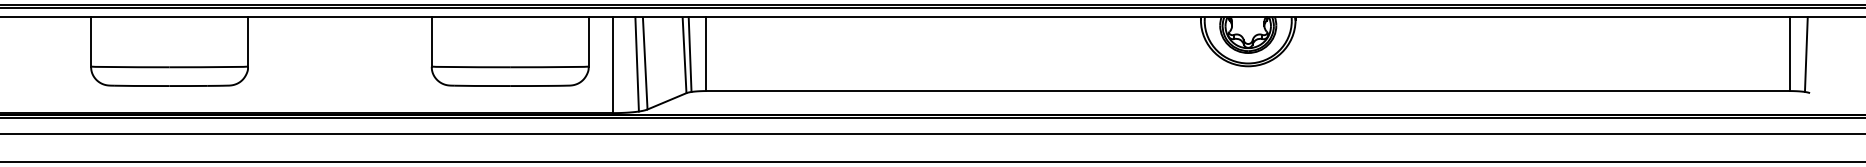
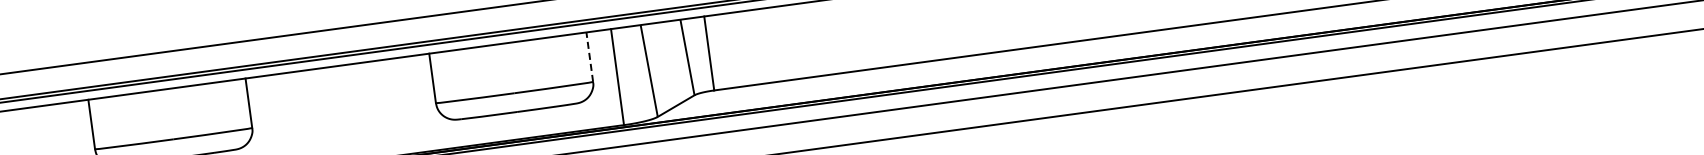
line: (588, 41) -> (589, 56), solid -> dashed
line: (689, 54) -> (692, 56), removed
line: (636, 64) -> (640, 73), removed

